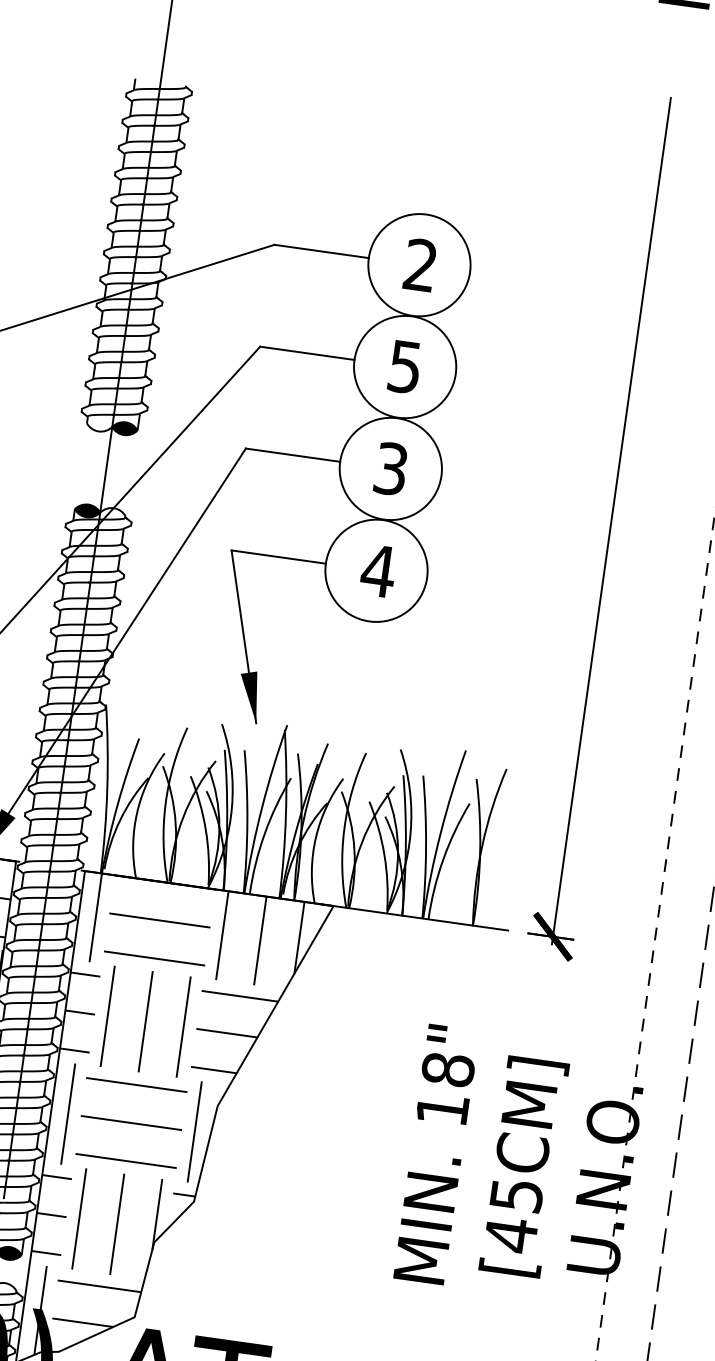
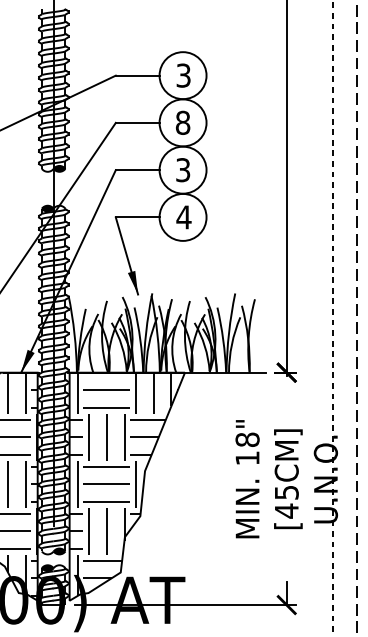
text: (420, 265) -> (183, 75), 2 -> 3
text: (404, 366) -> (182, 122), 5 -> 8

